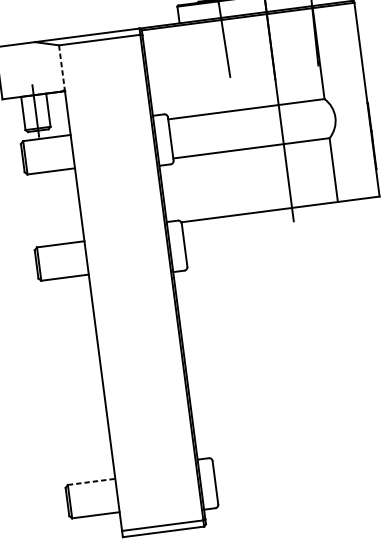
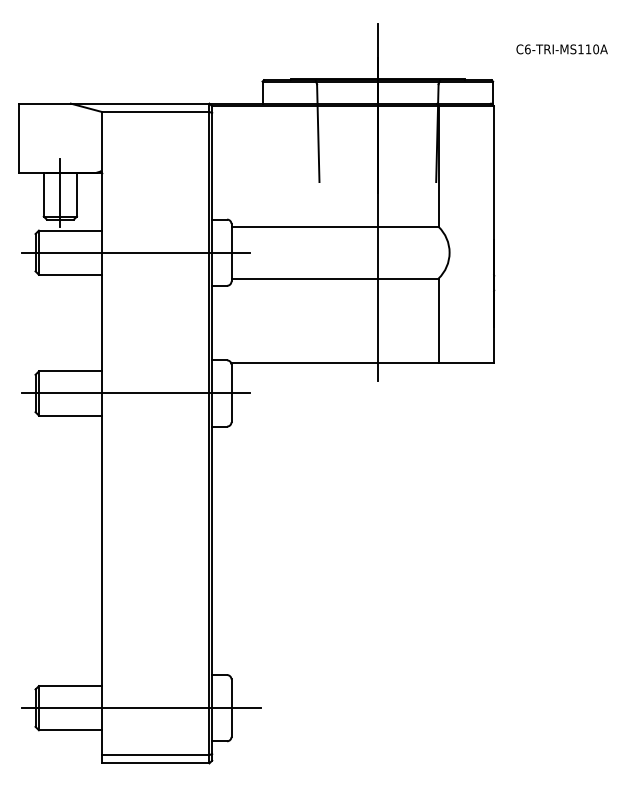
line: (61, 68) -> (101, 142), dashed -> solid
line: (99, 148) -> (136, 252), added
line: (112, 254) -> (136, 393), added
line: (91, 482) -> (70, 686), dashed -> solid
line: (147, 491) -> (141, 708), added

